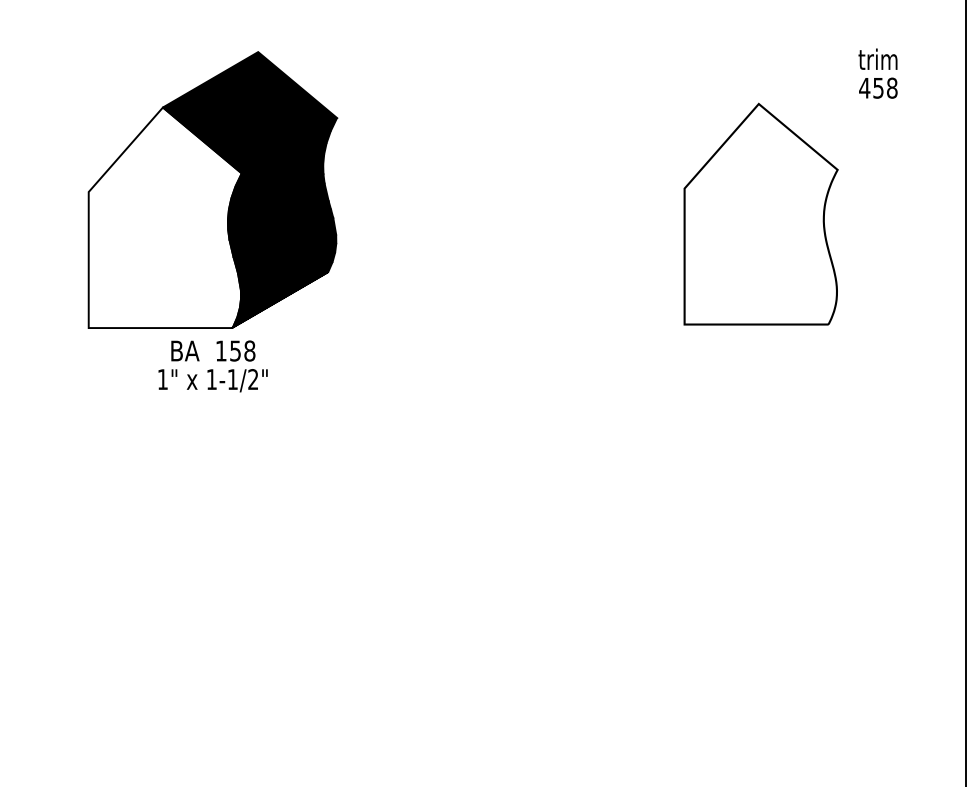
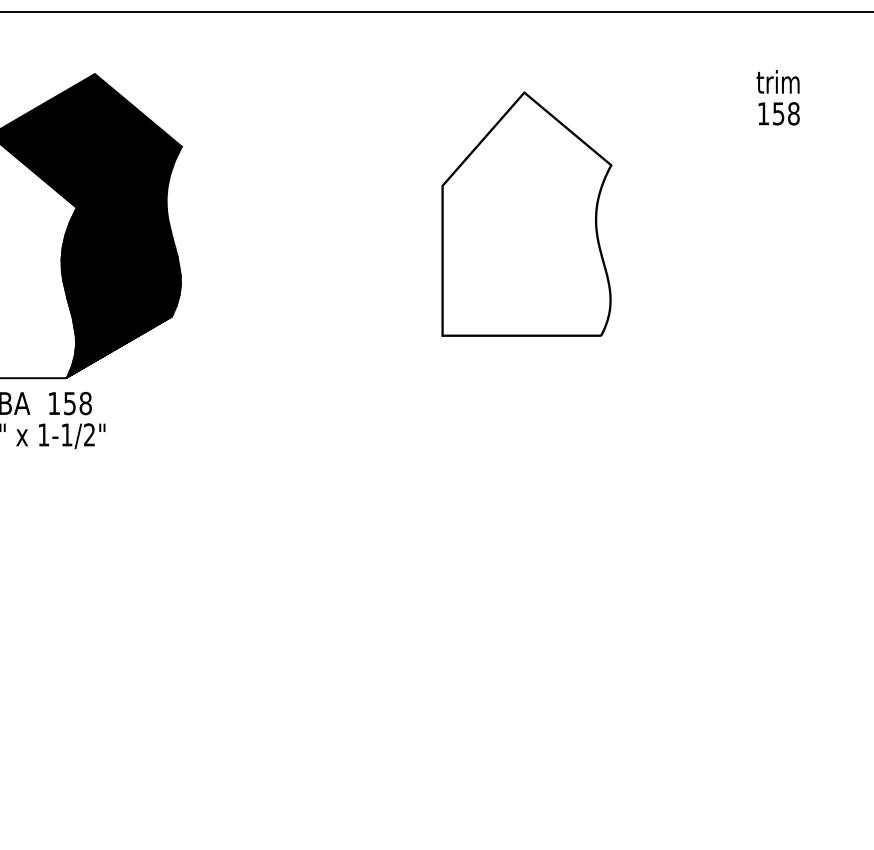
text: (864, 88) -> (763, 114), 458 -> 158
part: (760, 213) -> (526, 213), moved

